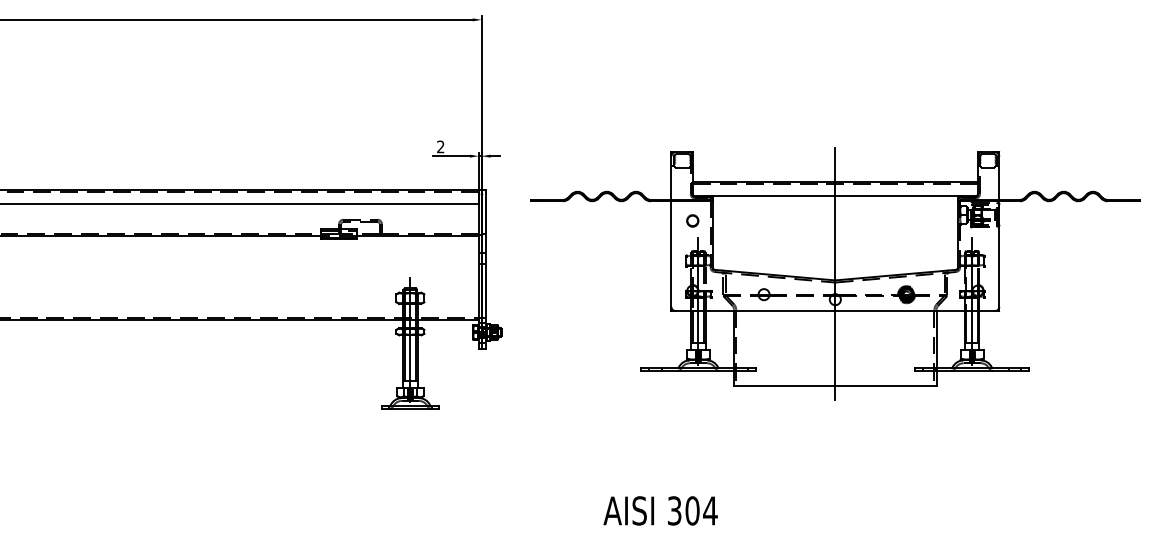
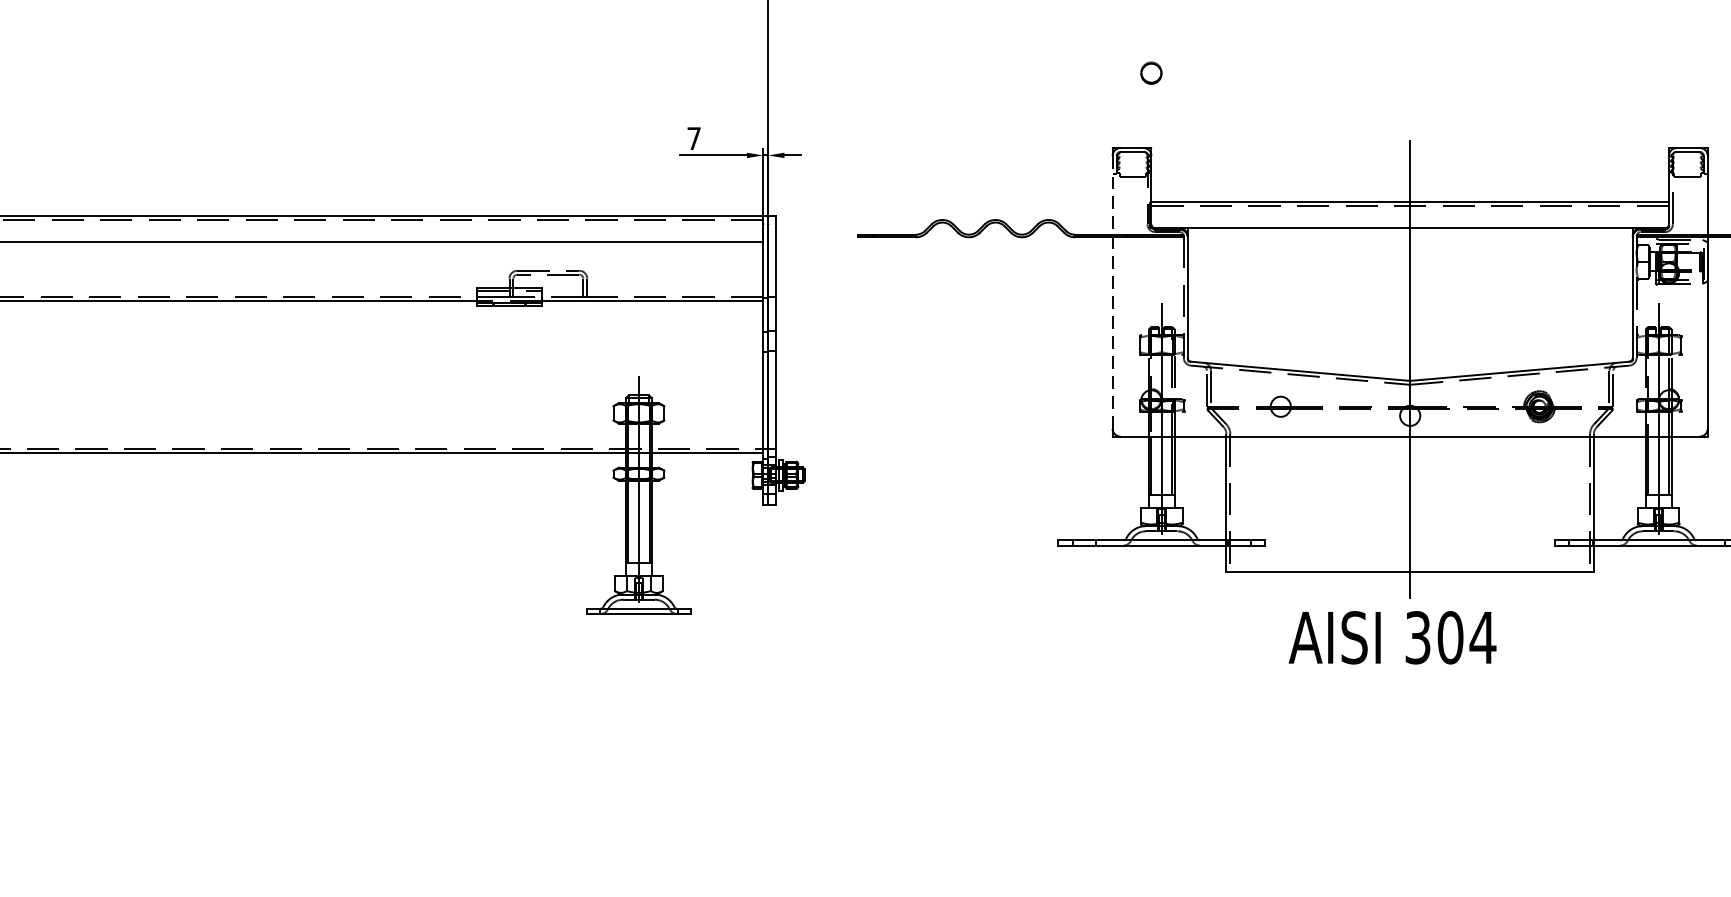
text: (440, 146) -> (693, 137), 2 -> 7
circle: (692, 220) -> (1150, 72), moved
line: (671, 231) -> (1112, 292), solid -> dashed
text: (660, 510) -> (1392, 636), moved

